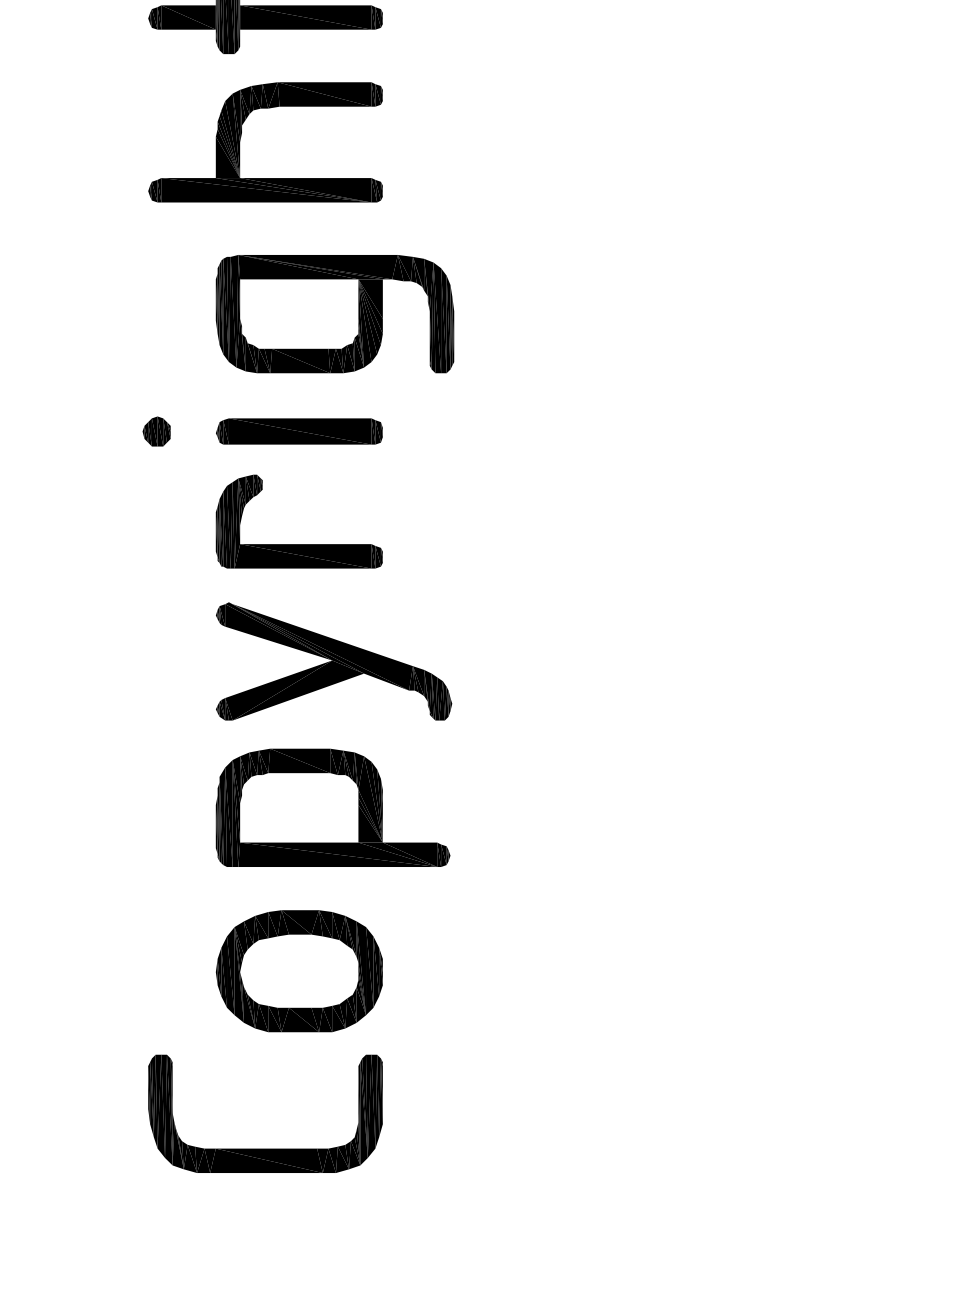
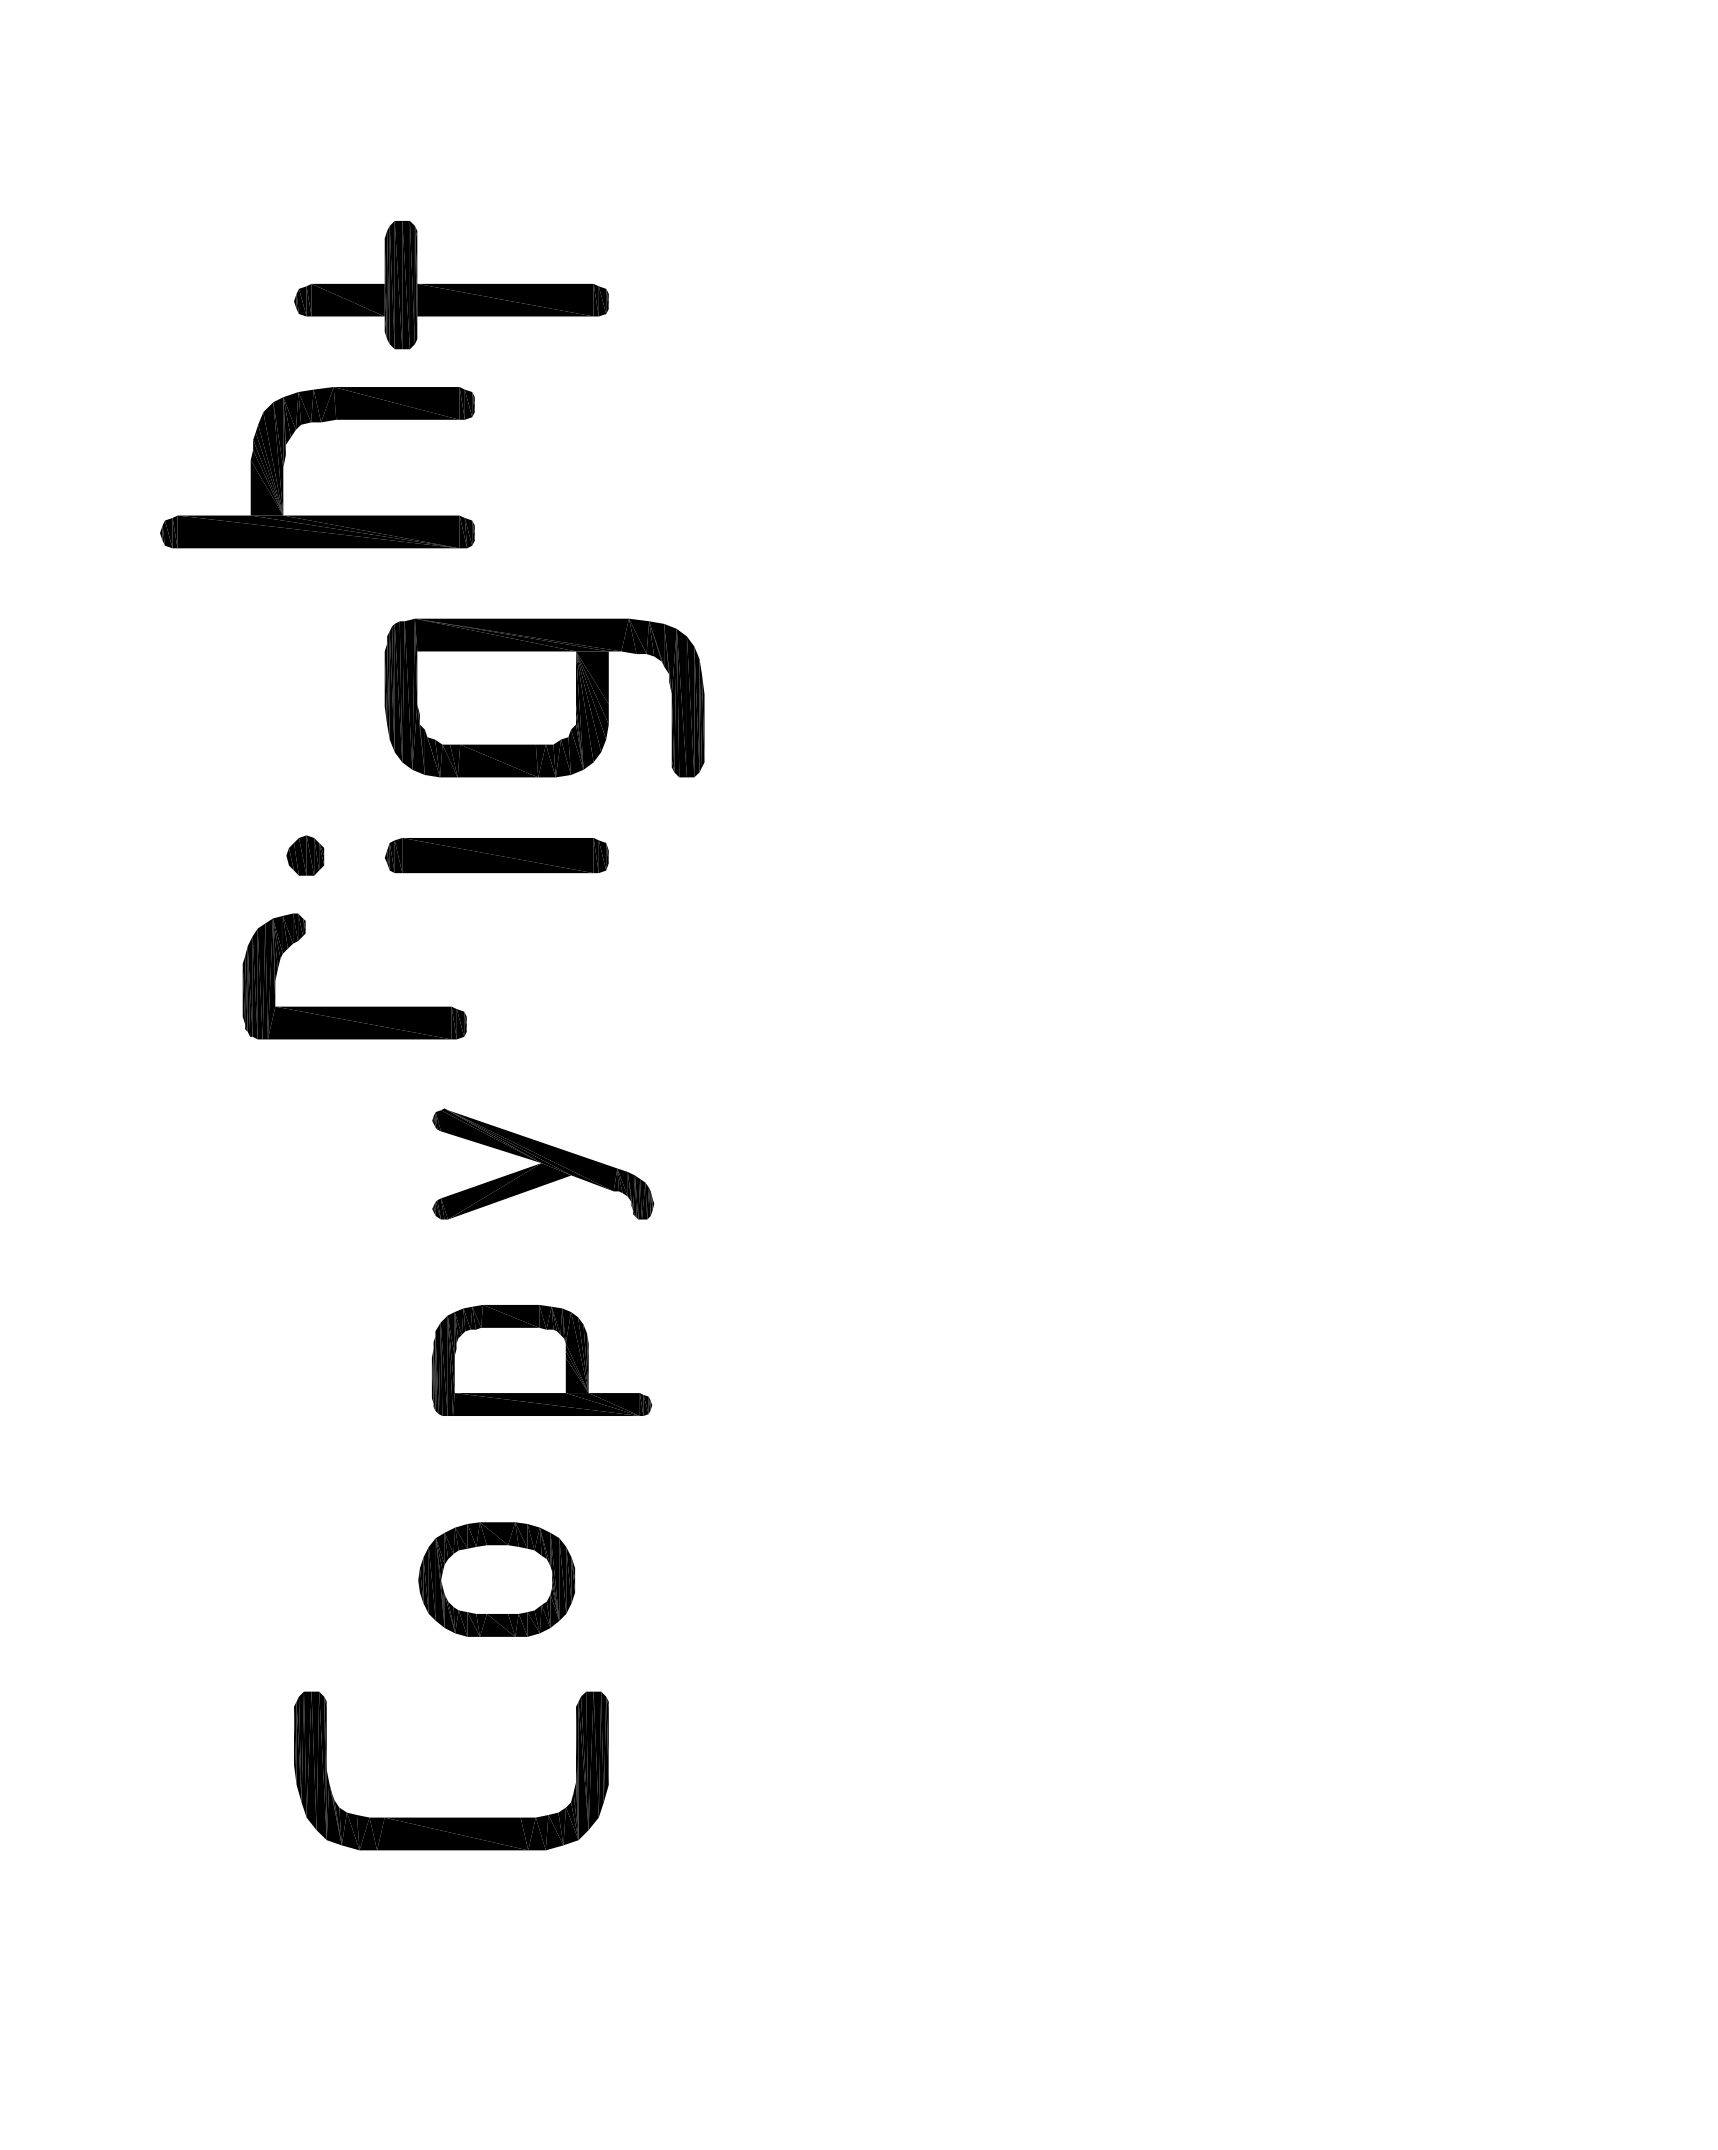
part: (241, 135) -> (285, 458), moved
part: (299, 544) -> (354, 1006), moved
part: (333, 661) -> (542, 1163), size x0.7
part: (332, 807) -> (541, 1360), size x0.7
part: (299, 971) -> (496, 1579), size x0.7

